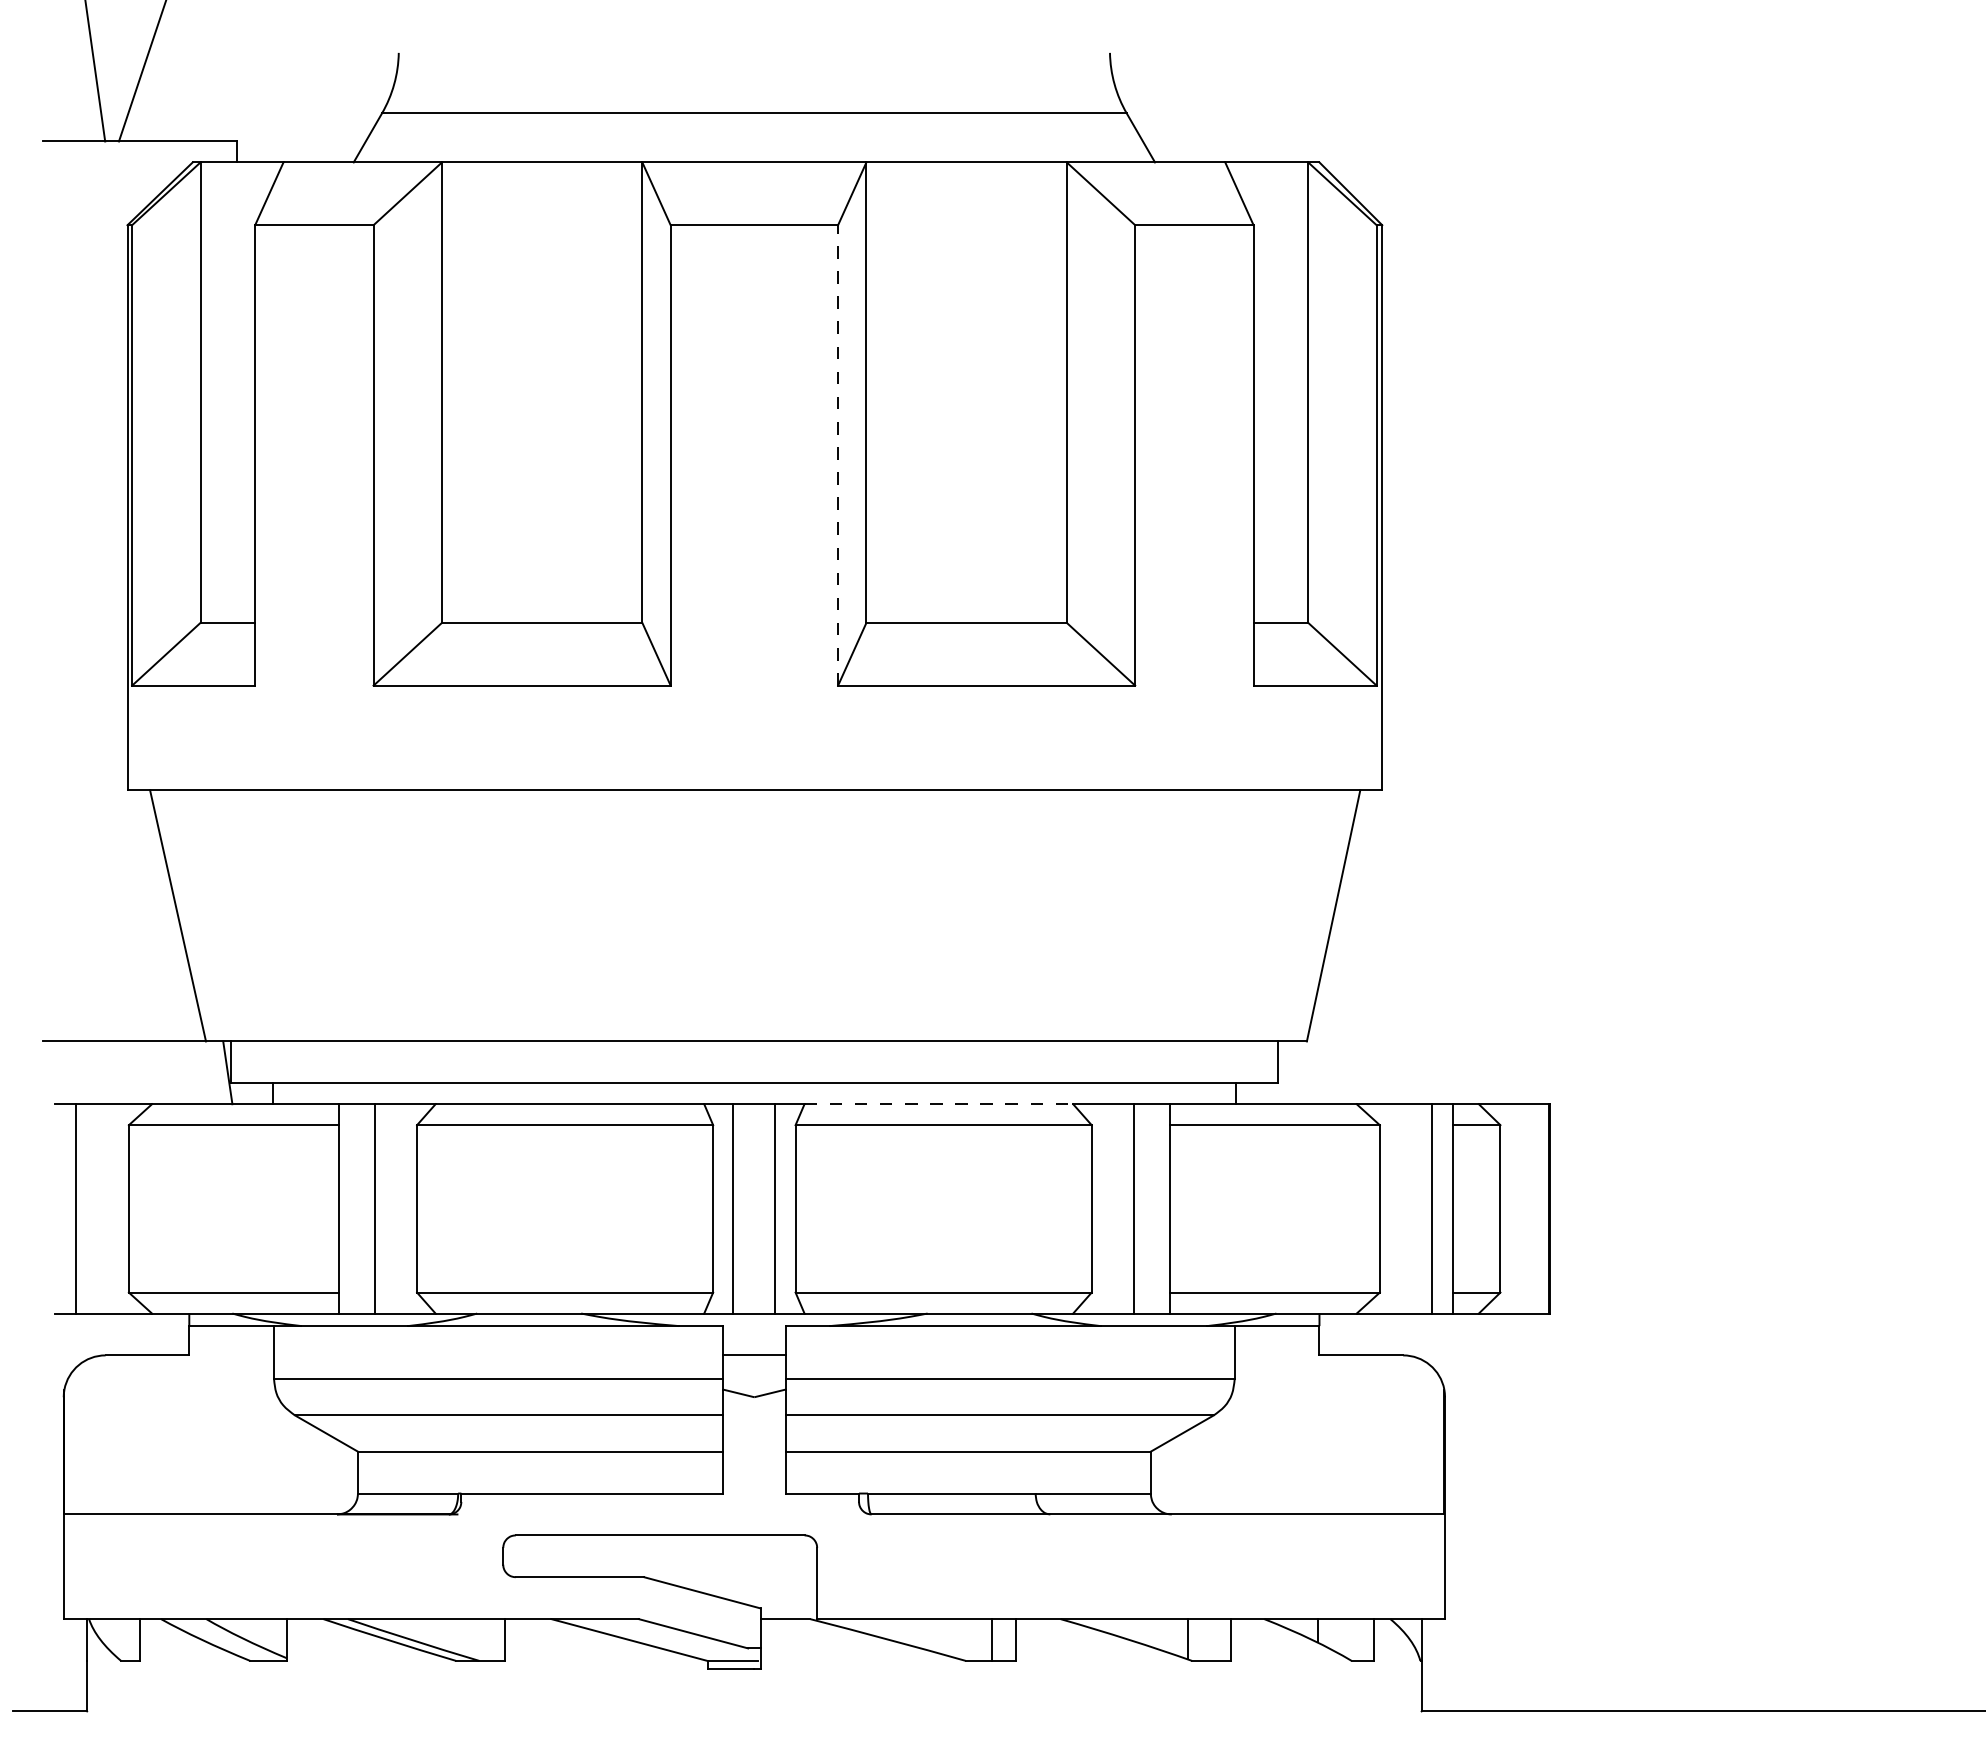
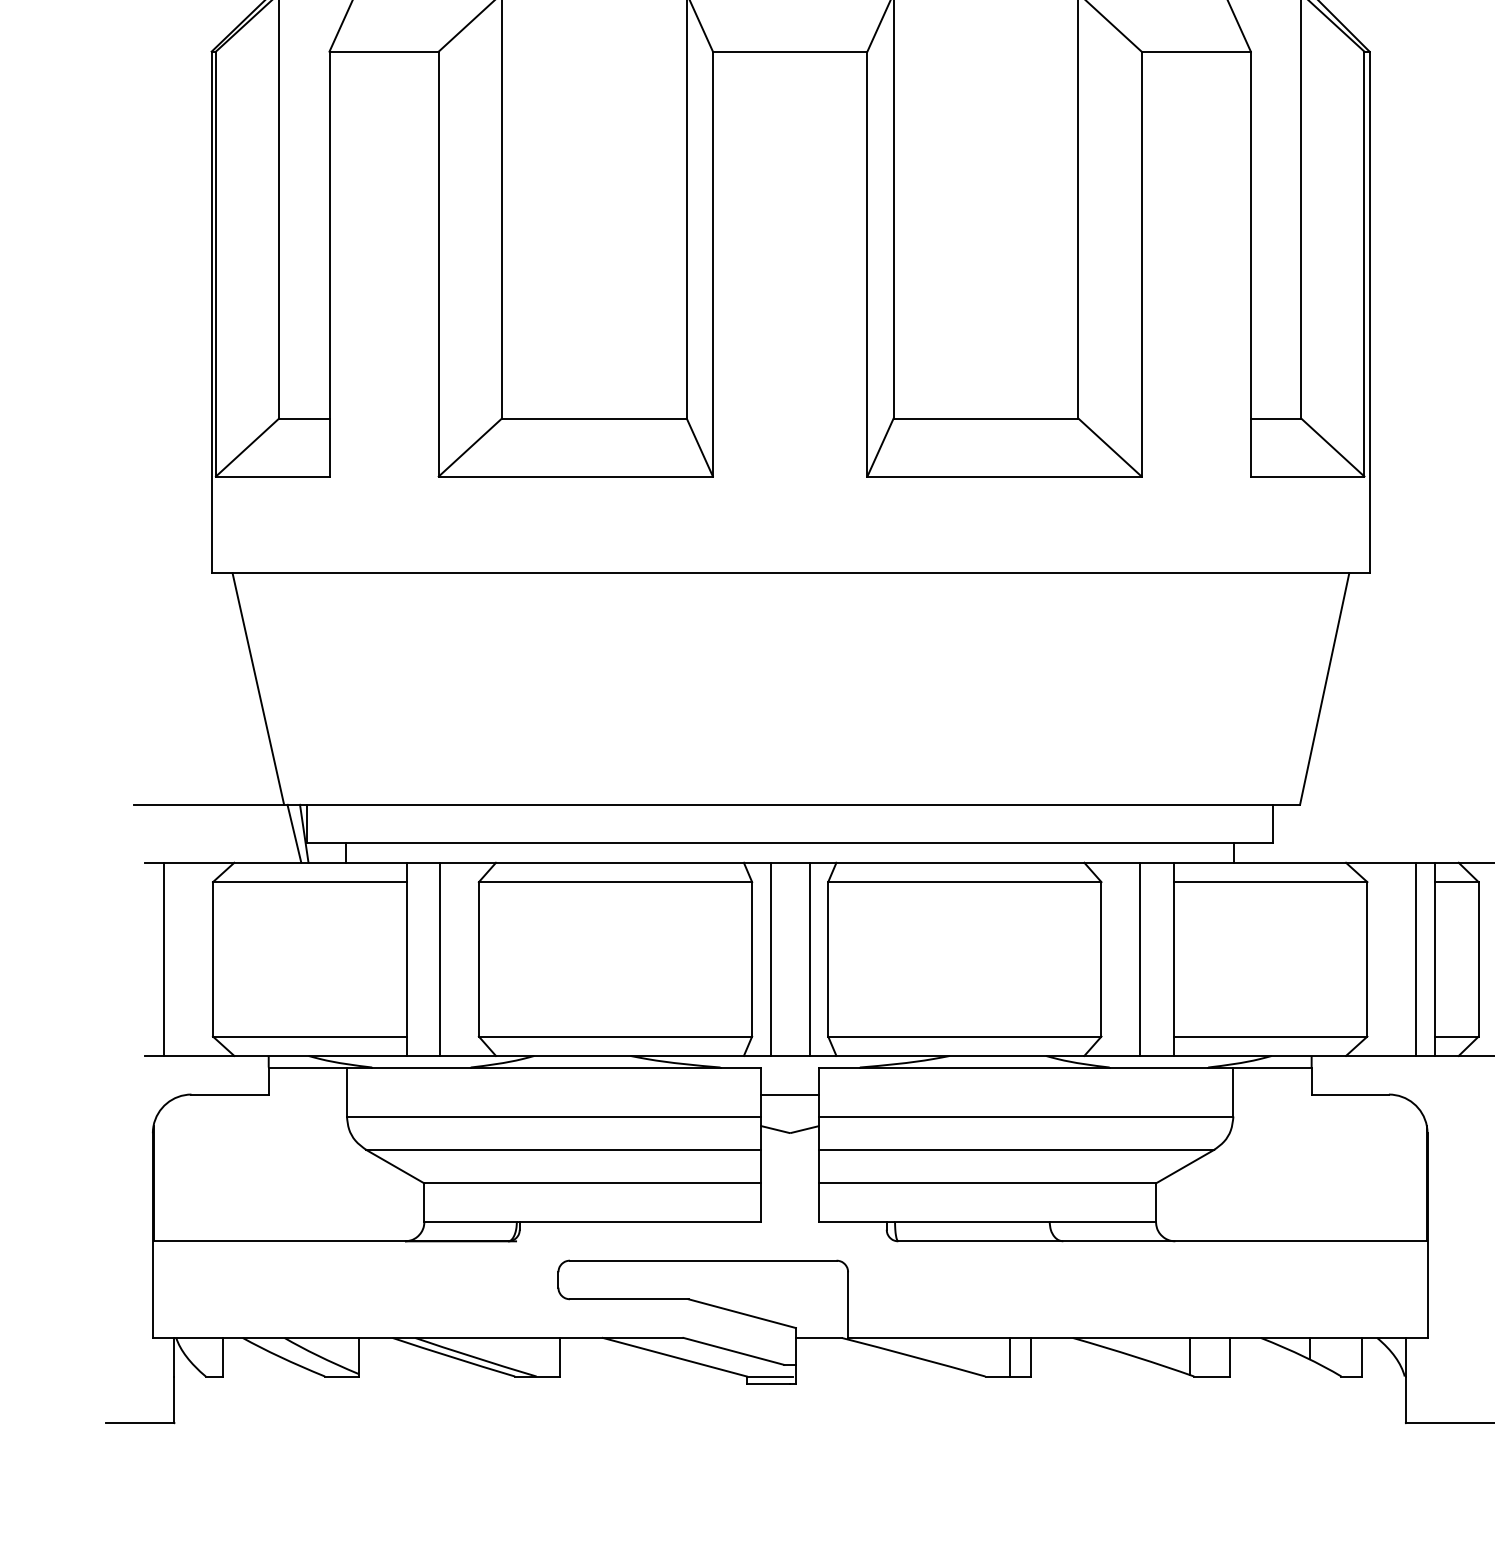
line: (838, 454) -> (867, 263), dashed -> solid
line: (216, 1072) -> (293, 833), added
line: (939, 1104) -> (961, 863), dashed -> solid

